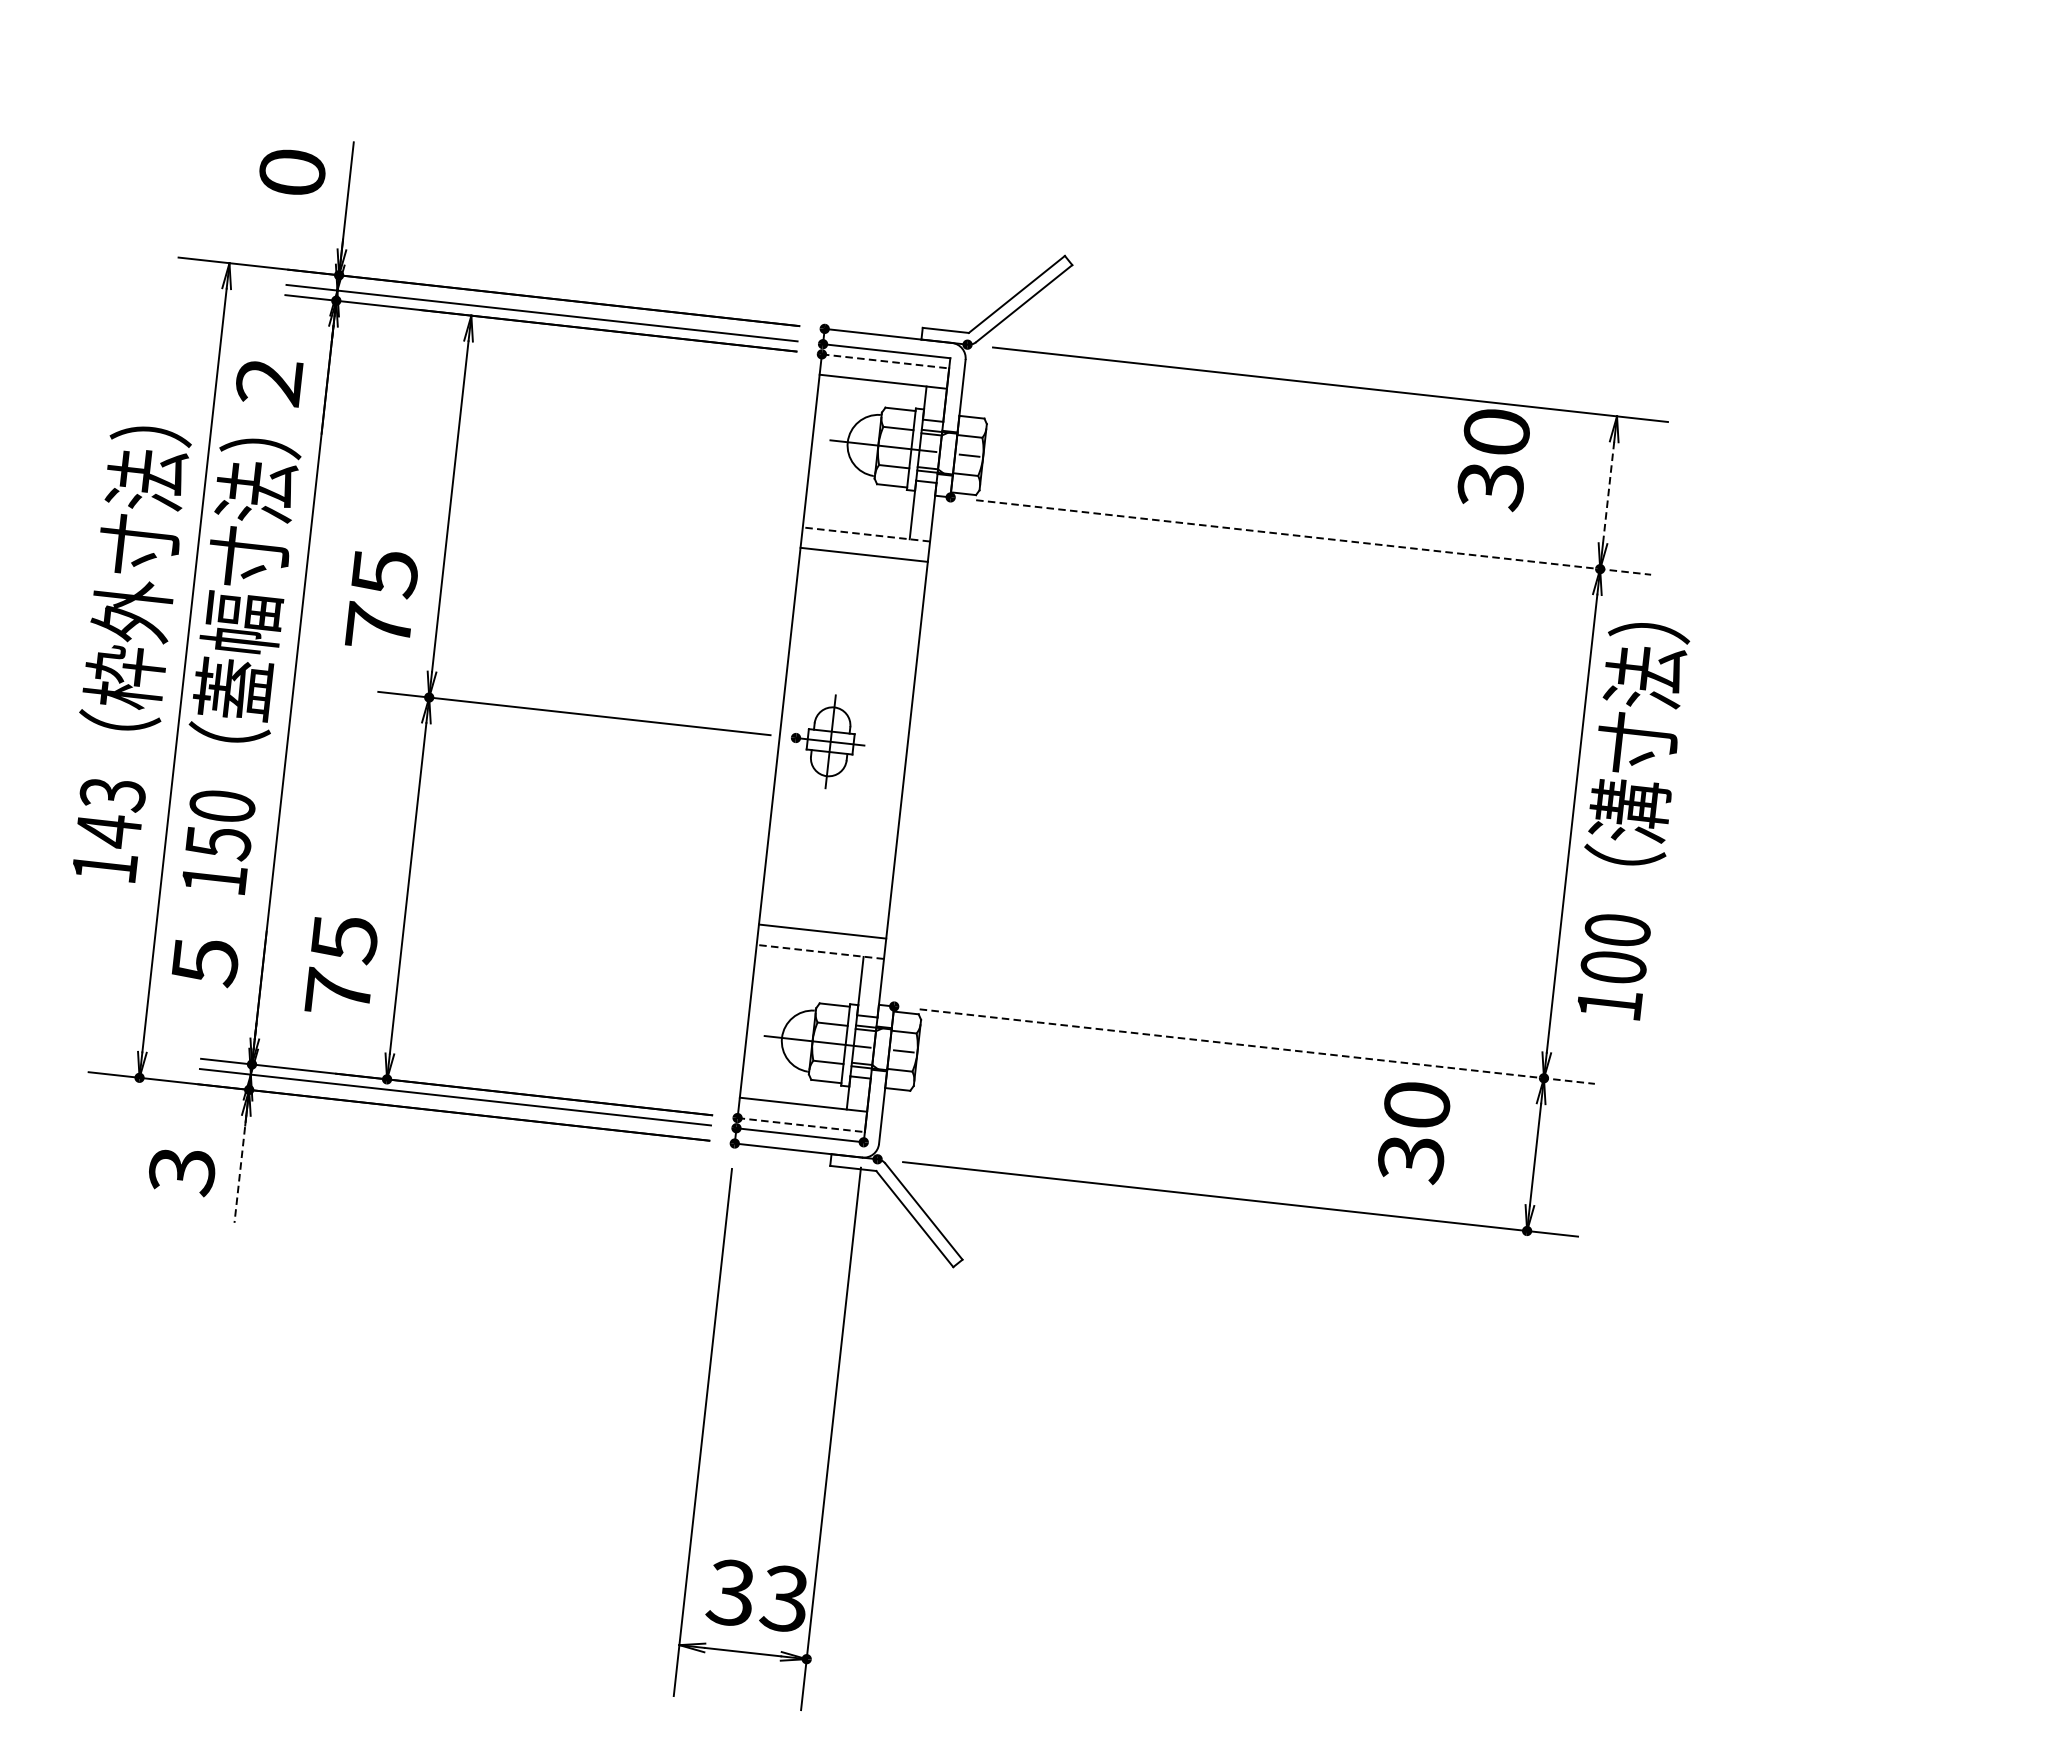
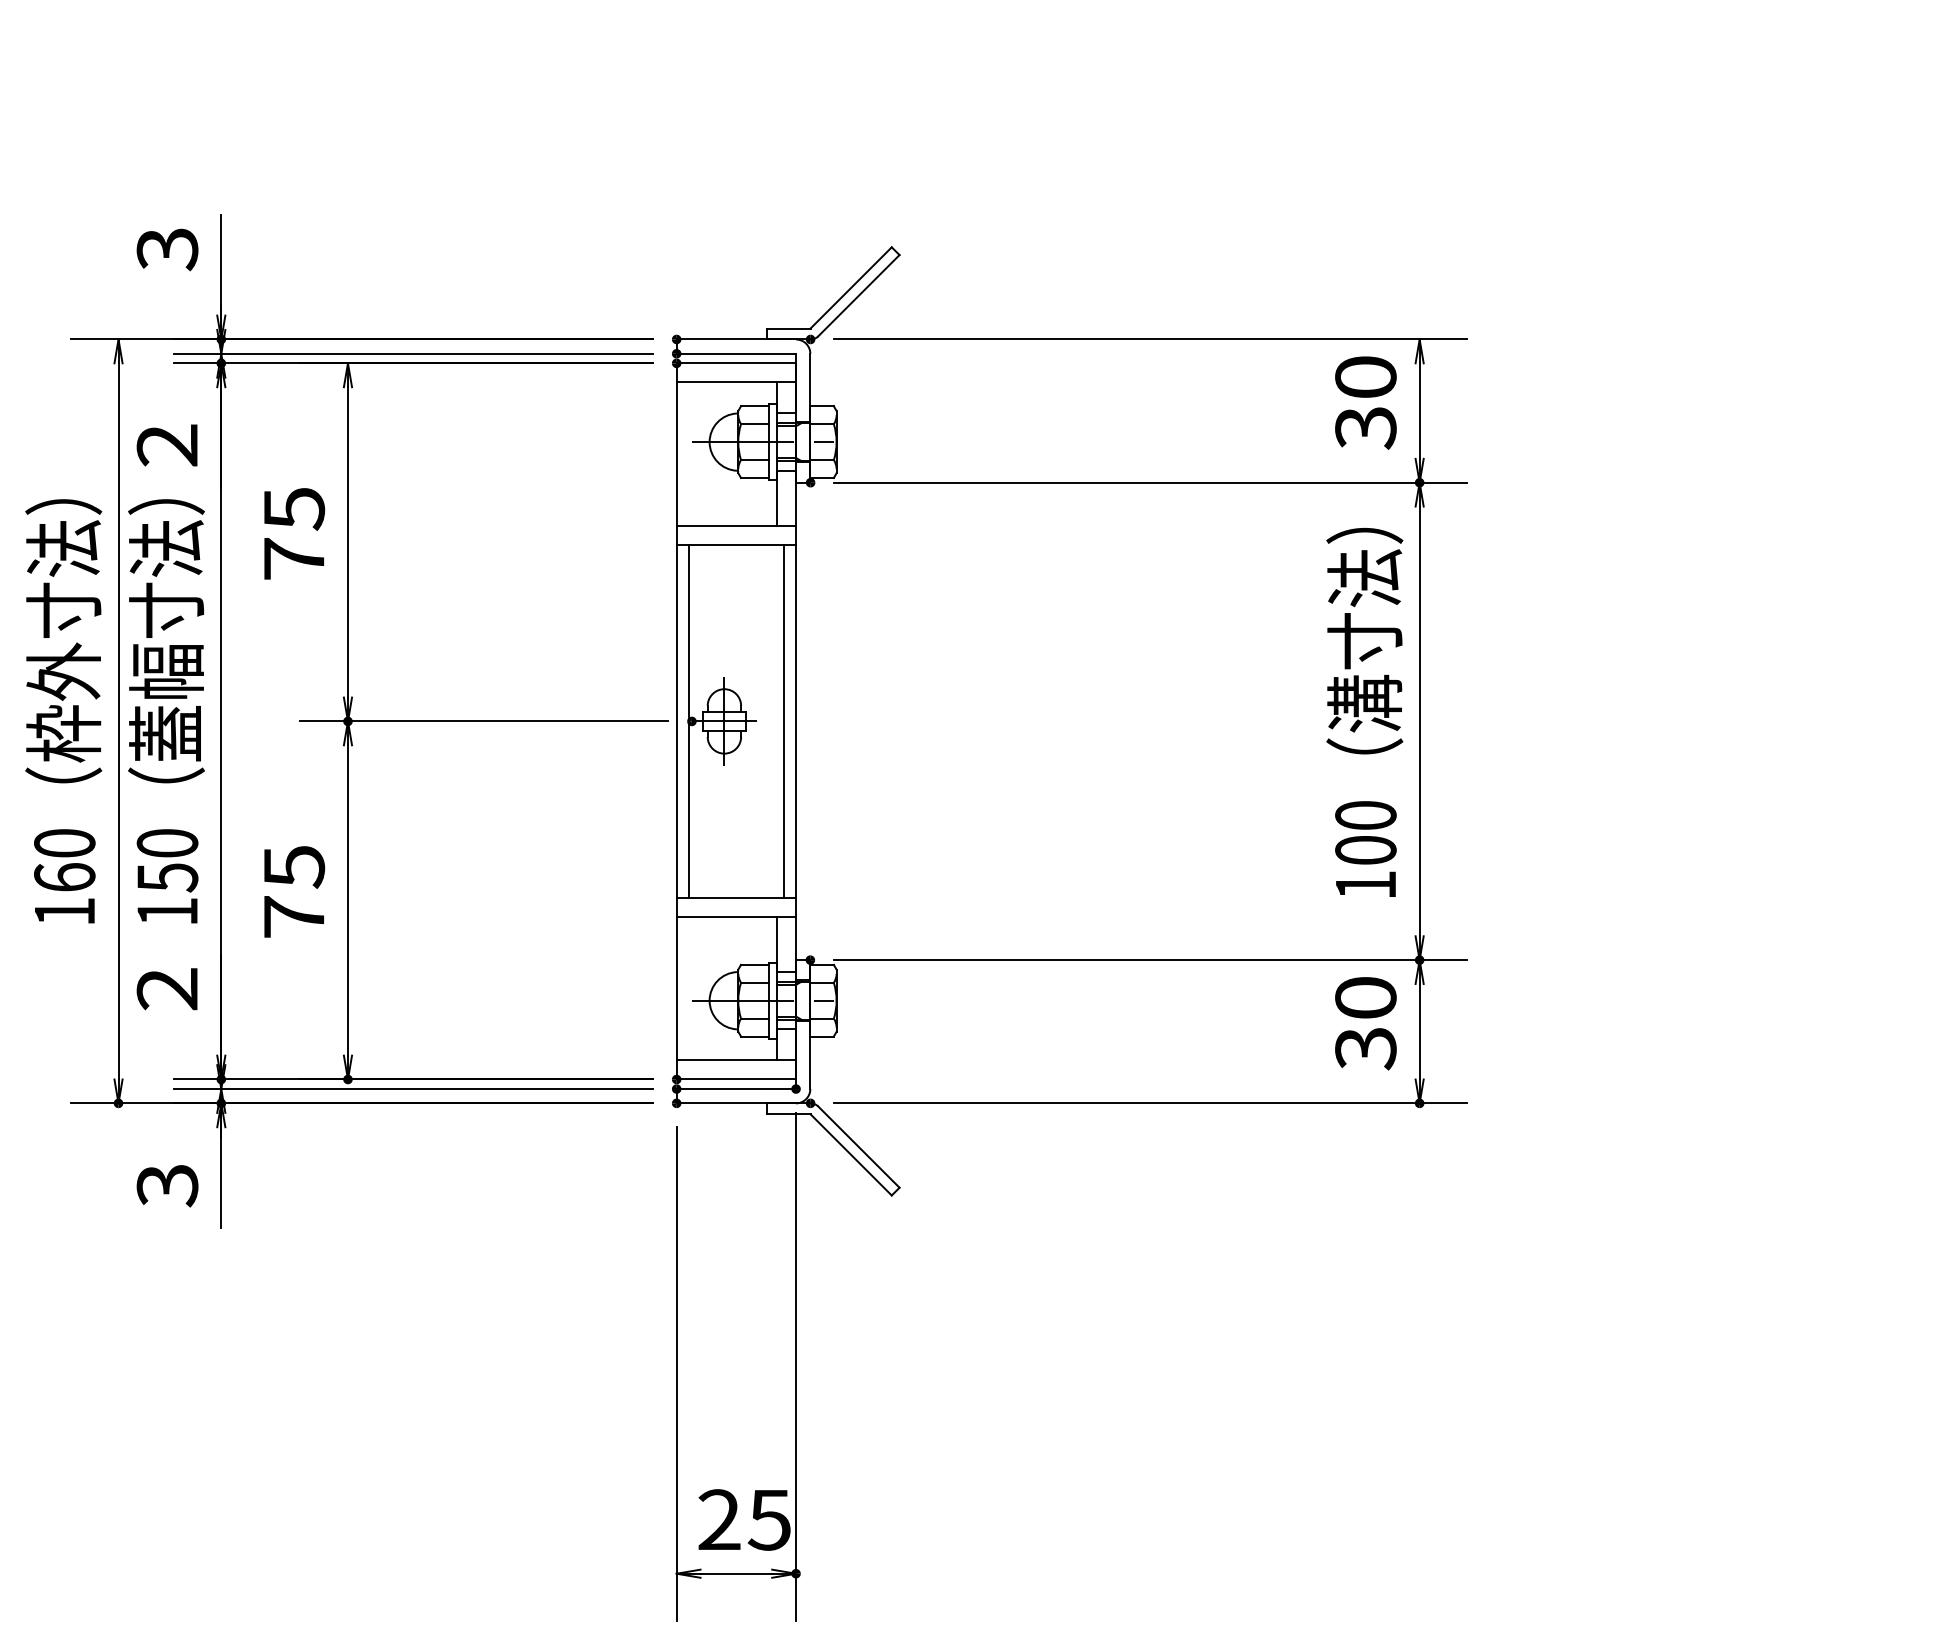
text: (292, 172) -> (167, 249), 0 -> 3
line: (885, 361) -> (736, 363), dashed -> solid
text: (1493, 458) -> (1365, 402), moved
line: (1608, 493) -> (1419, 411), dashed -> solid
line: (866, 534) -> (736, 525), dashed -> solid
line: (1314, 537) -> (1151, 482), dashed -> solid
text: (382, 599) -> (294, 533), moved
line: (792, 737) -> (688, 721), added
line: (894, 748) -> (784, 721), added
text: (110, 813) -> (64, 861), 143 -> 160
text: (1628, 820) -> (1364, 712), moved
line: (820, 952) -> (736, 917), dashed -> solid
text: (205, 962) -> (167, 989), 5 -> 2
text: (341, 965) -> (294, 891), moved
line: (1256, 1046) -> (1150, 960), dashed -> solid
line: (801, 1125) -> (736, 1079), dashed -> solid
text: (1413, 1132) -> (1365, 1023), moved
line: (240, 1170) -> (221, 1178), dashed -> solid
text: (757, 1595) -> (743, 1519), 33 -> 25

